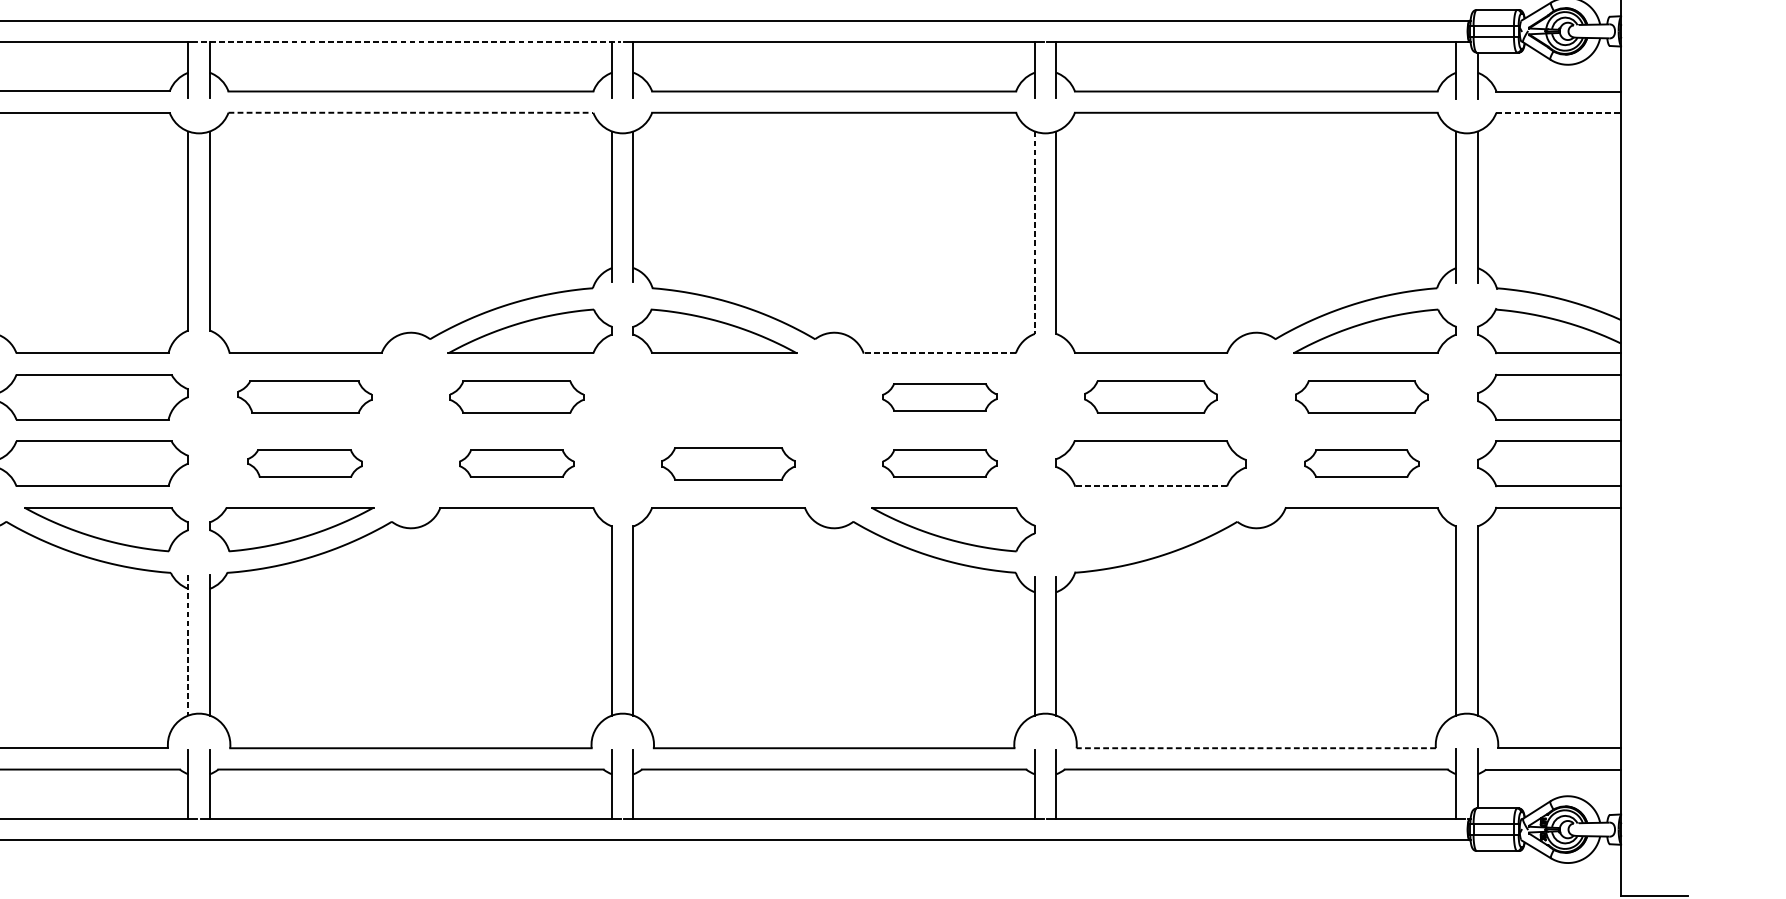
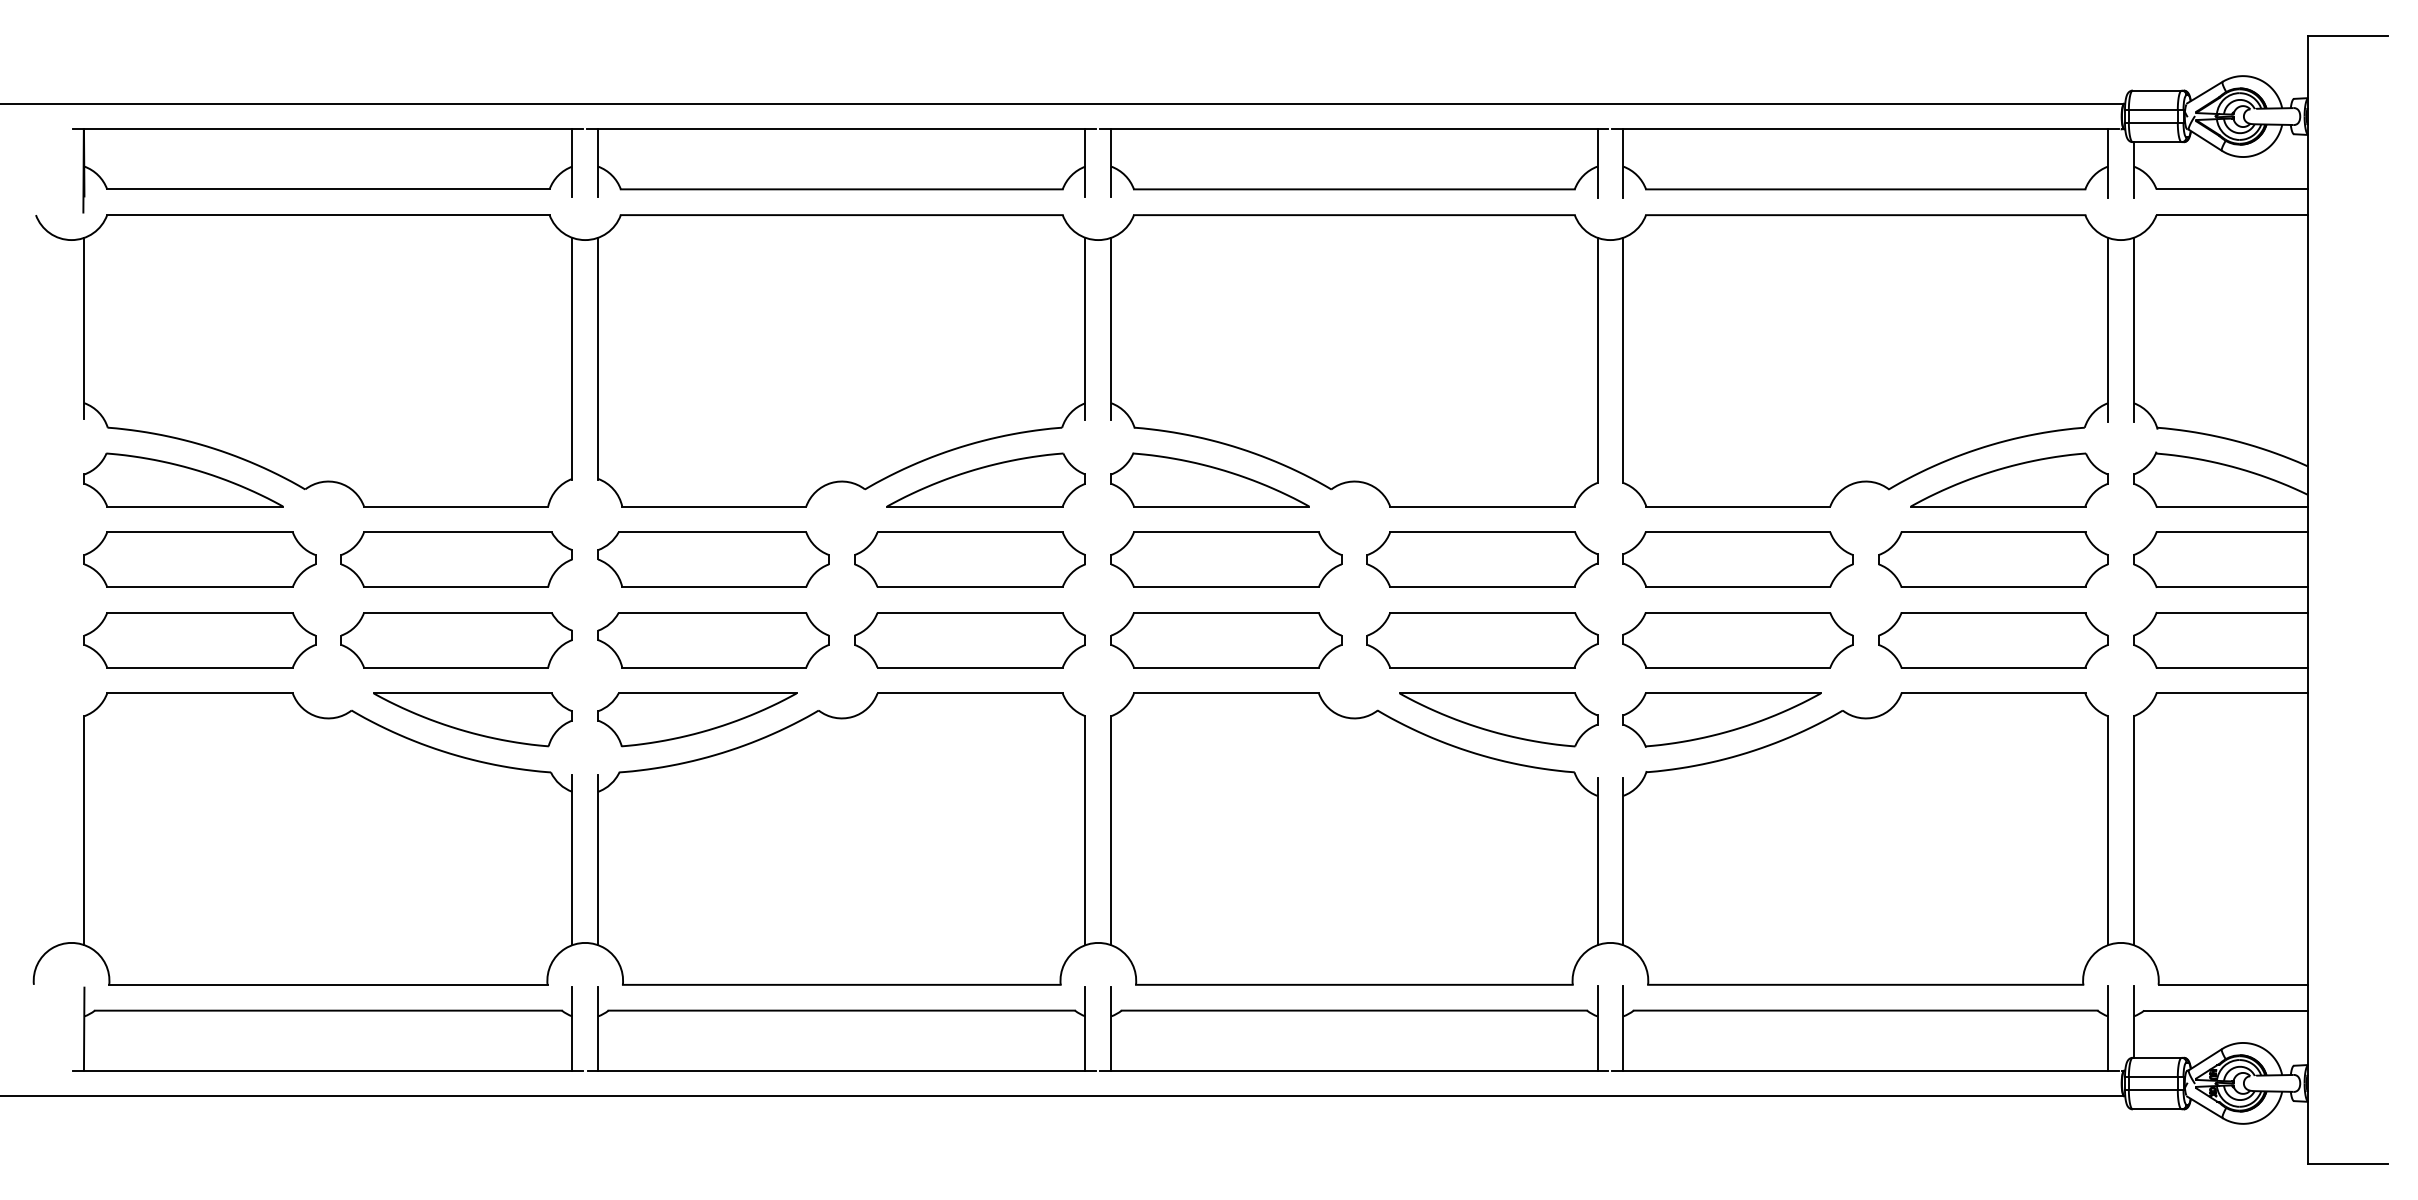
line: (410, 42) -> (841, 129), dashed -> solid
line: (410, 113) -> (841, 215), dashed -> solid
line: (1559, 113) -> (2232, 215), dashed -> solid
line: (1034, 232) -> (1597, 360), dashed -> solid
line: (939, 353) -> (1481, 506), dashed -> solid
part: (305, 397) -> (713, 559), size x1.43
part: (516, 397) -> (969, 559), size x1.43
part: (728, 397) -> (1226, 559), added
part: (939, 397) -> (1482, 559), size x1.67
part: (1150, 397) -> (1737, 559), size x1.43
part: (1361, 397) -> (1993, 559), size x1.43
part: (305, 463) -> (713, 640), size x1.67
part: (516, 463) -> (969, 640), size x1.67
part: (728, 463) -> (1226, 640), size x1.43
part: (939, 463) -> (1482, 640), size x1.67
part: (1361, 463) -> (1993, 640), size x1.67
line: (1151, 486) -> (1738, 667), dashed -> solid
part: (1137, 529) -> (1721, 719), added
line: (188, 645) -> (572, 860), dashed -> solid
line: (1256, 747) -> (1865, 984), dashed -> solid

